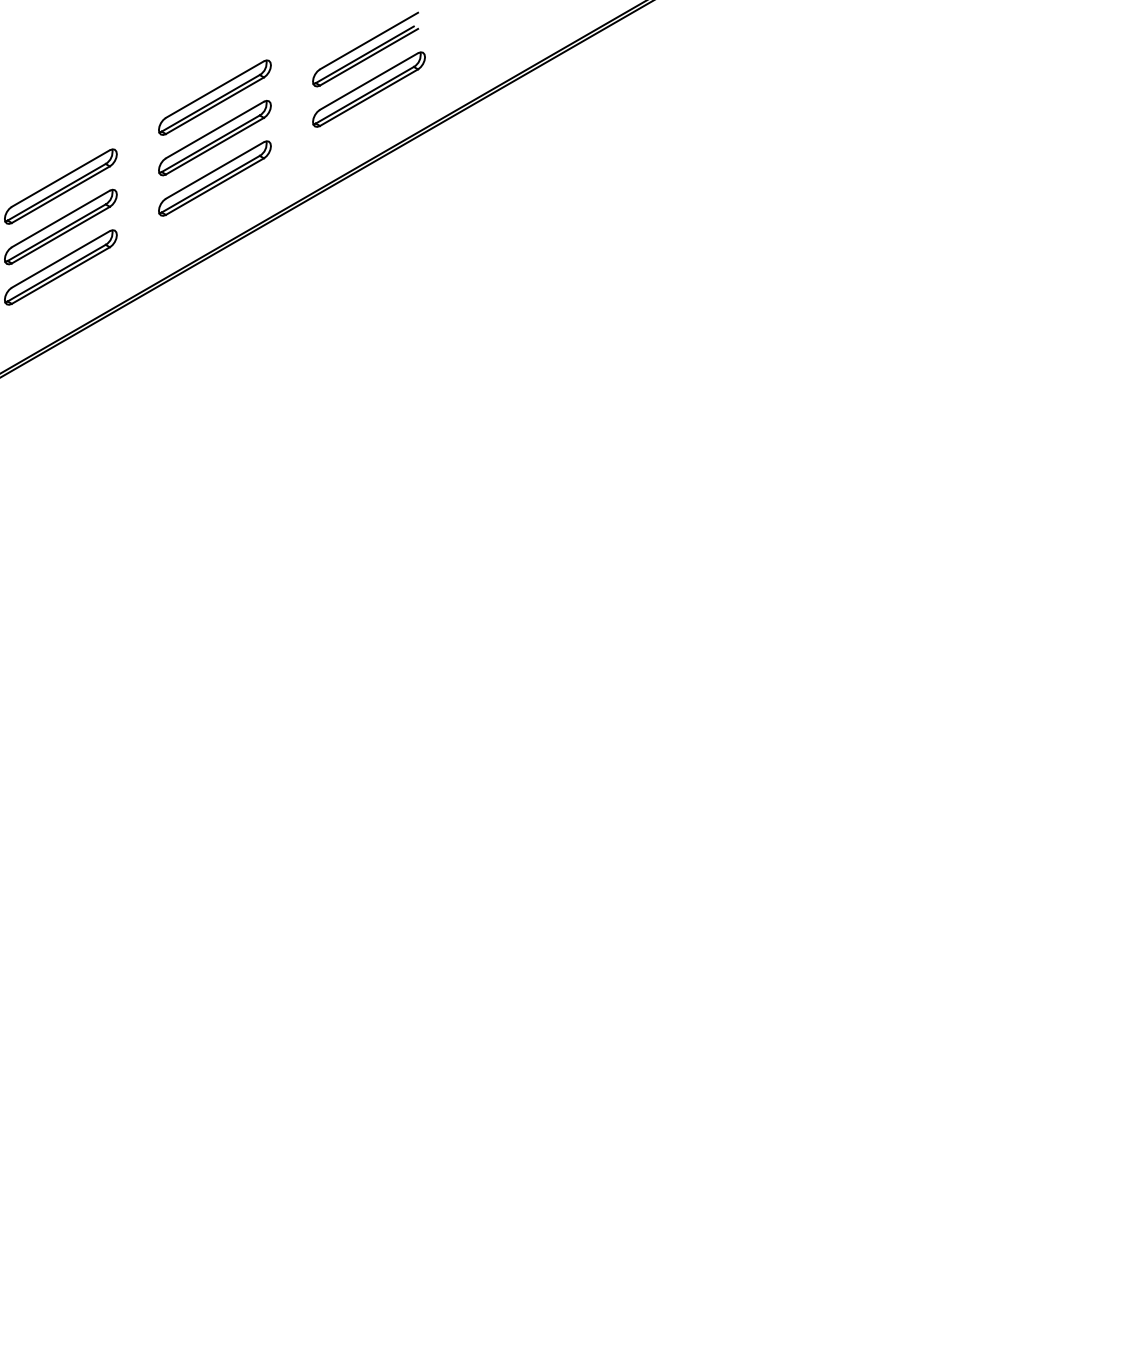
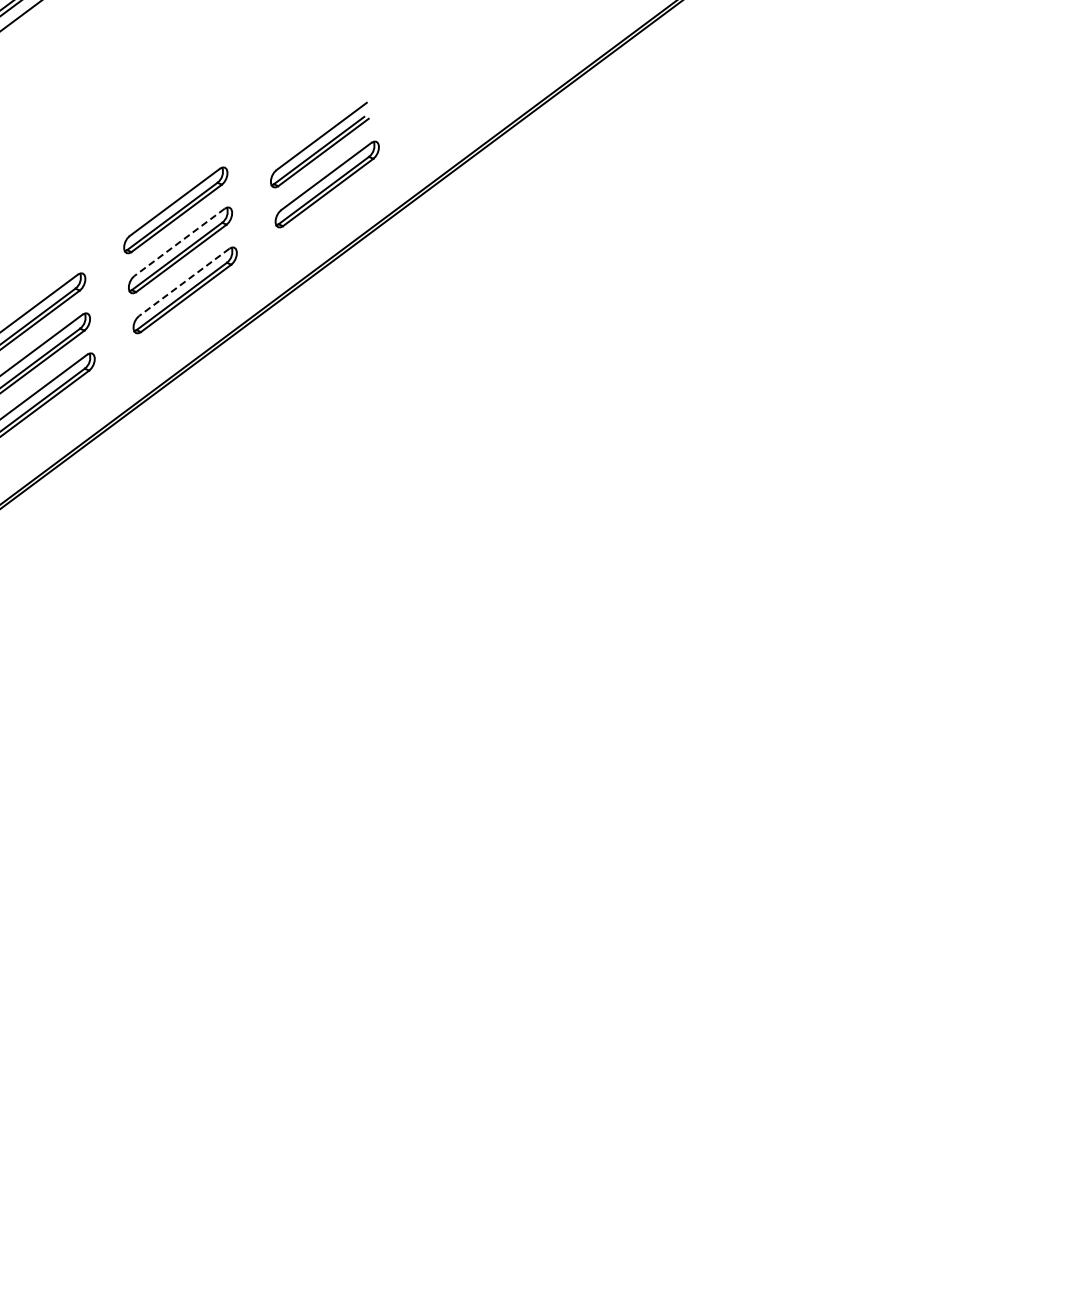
line: (214, 130) -> (179, 242), solid -> dashed
line: (214, 170) -> (183, 282), solid -> dashed

